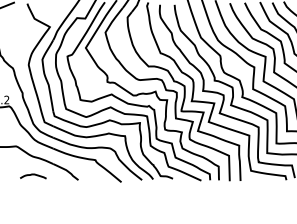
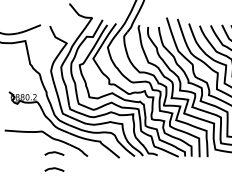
curve: (33, 197) -> (54, 169), added

